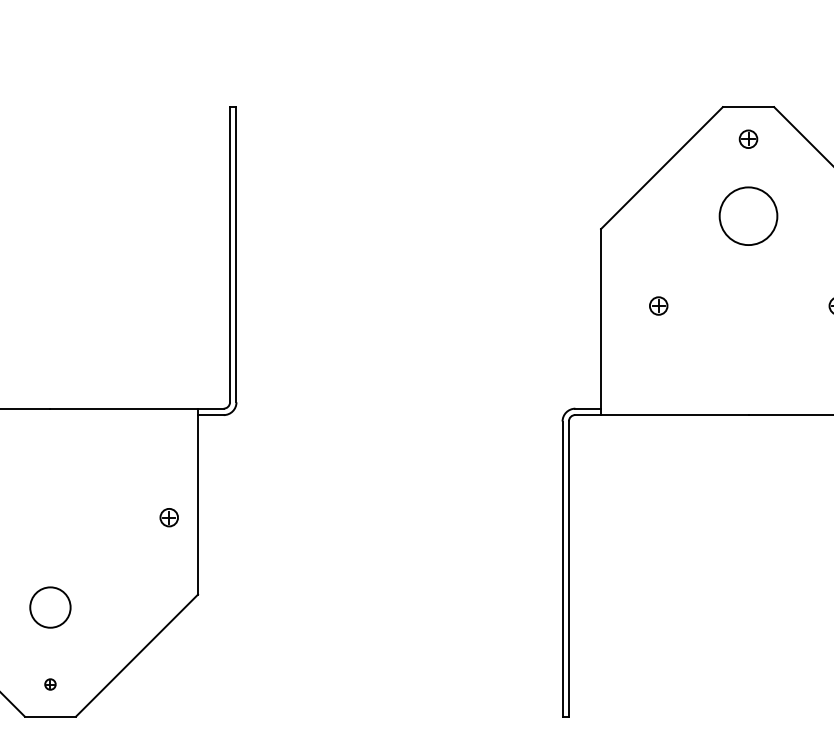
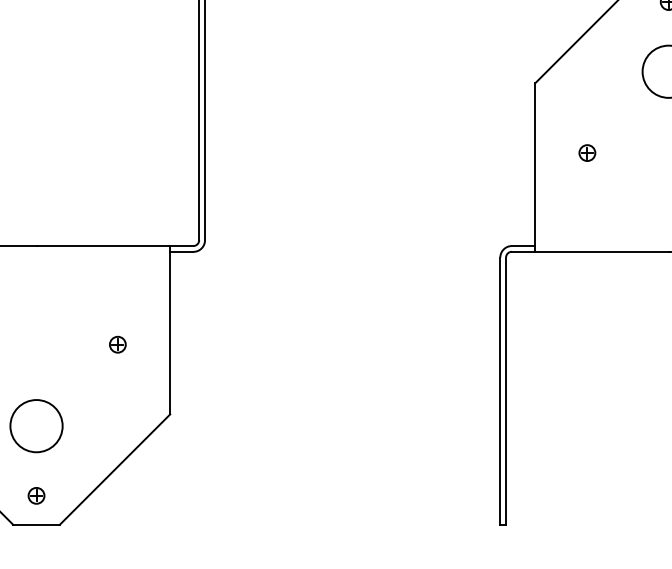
part: (168, 517) -> (117, 344), moved
circle: (50, 607) -> (36, 426), size x1.43
part: (50, 684) -> (36, 495), size x1.67

